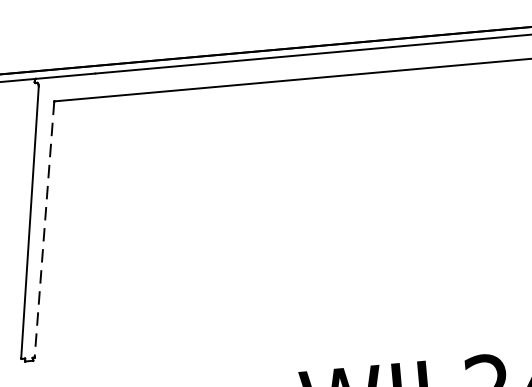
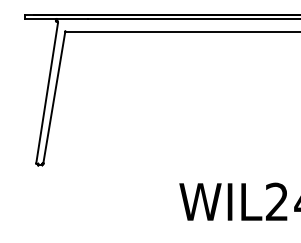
line: (44, 229) -> (54, 97), dashed -> solid

